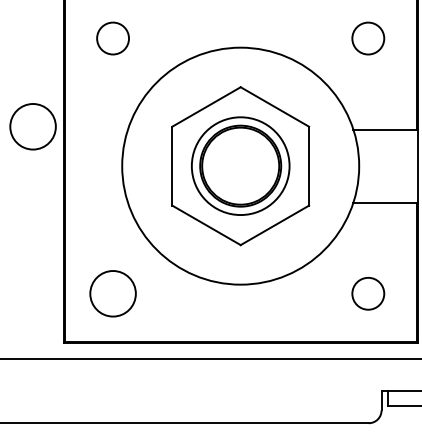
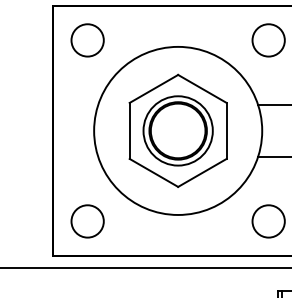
circle: (112, 38) -> (87, 40), size x1.43
circle: (368, 38) -> (268, 40), size x1.43
circle: (32, 126) -> (30, 102), removed
circle: (368, 293) -> (268, 221), size x1.43

